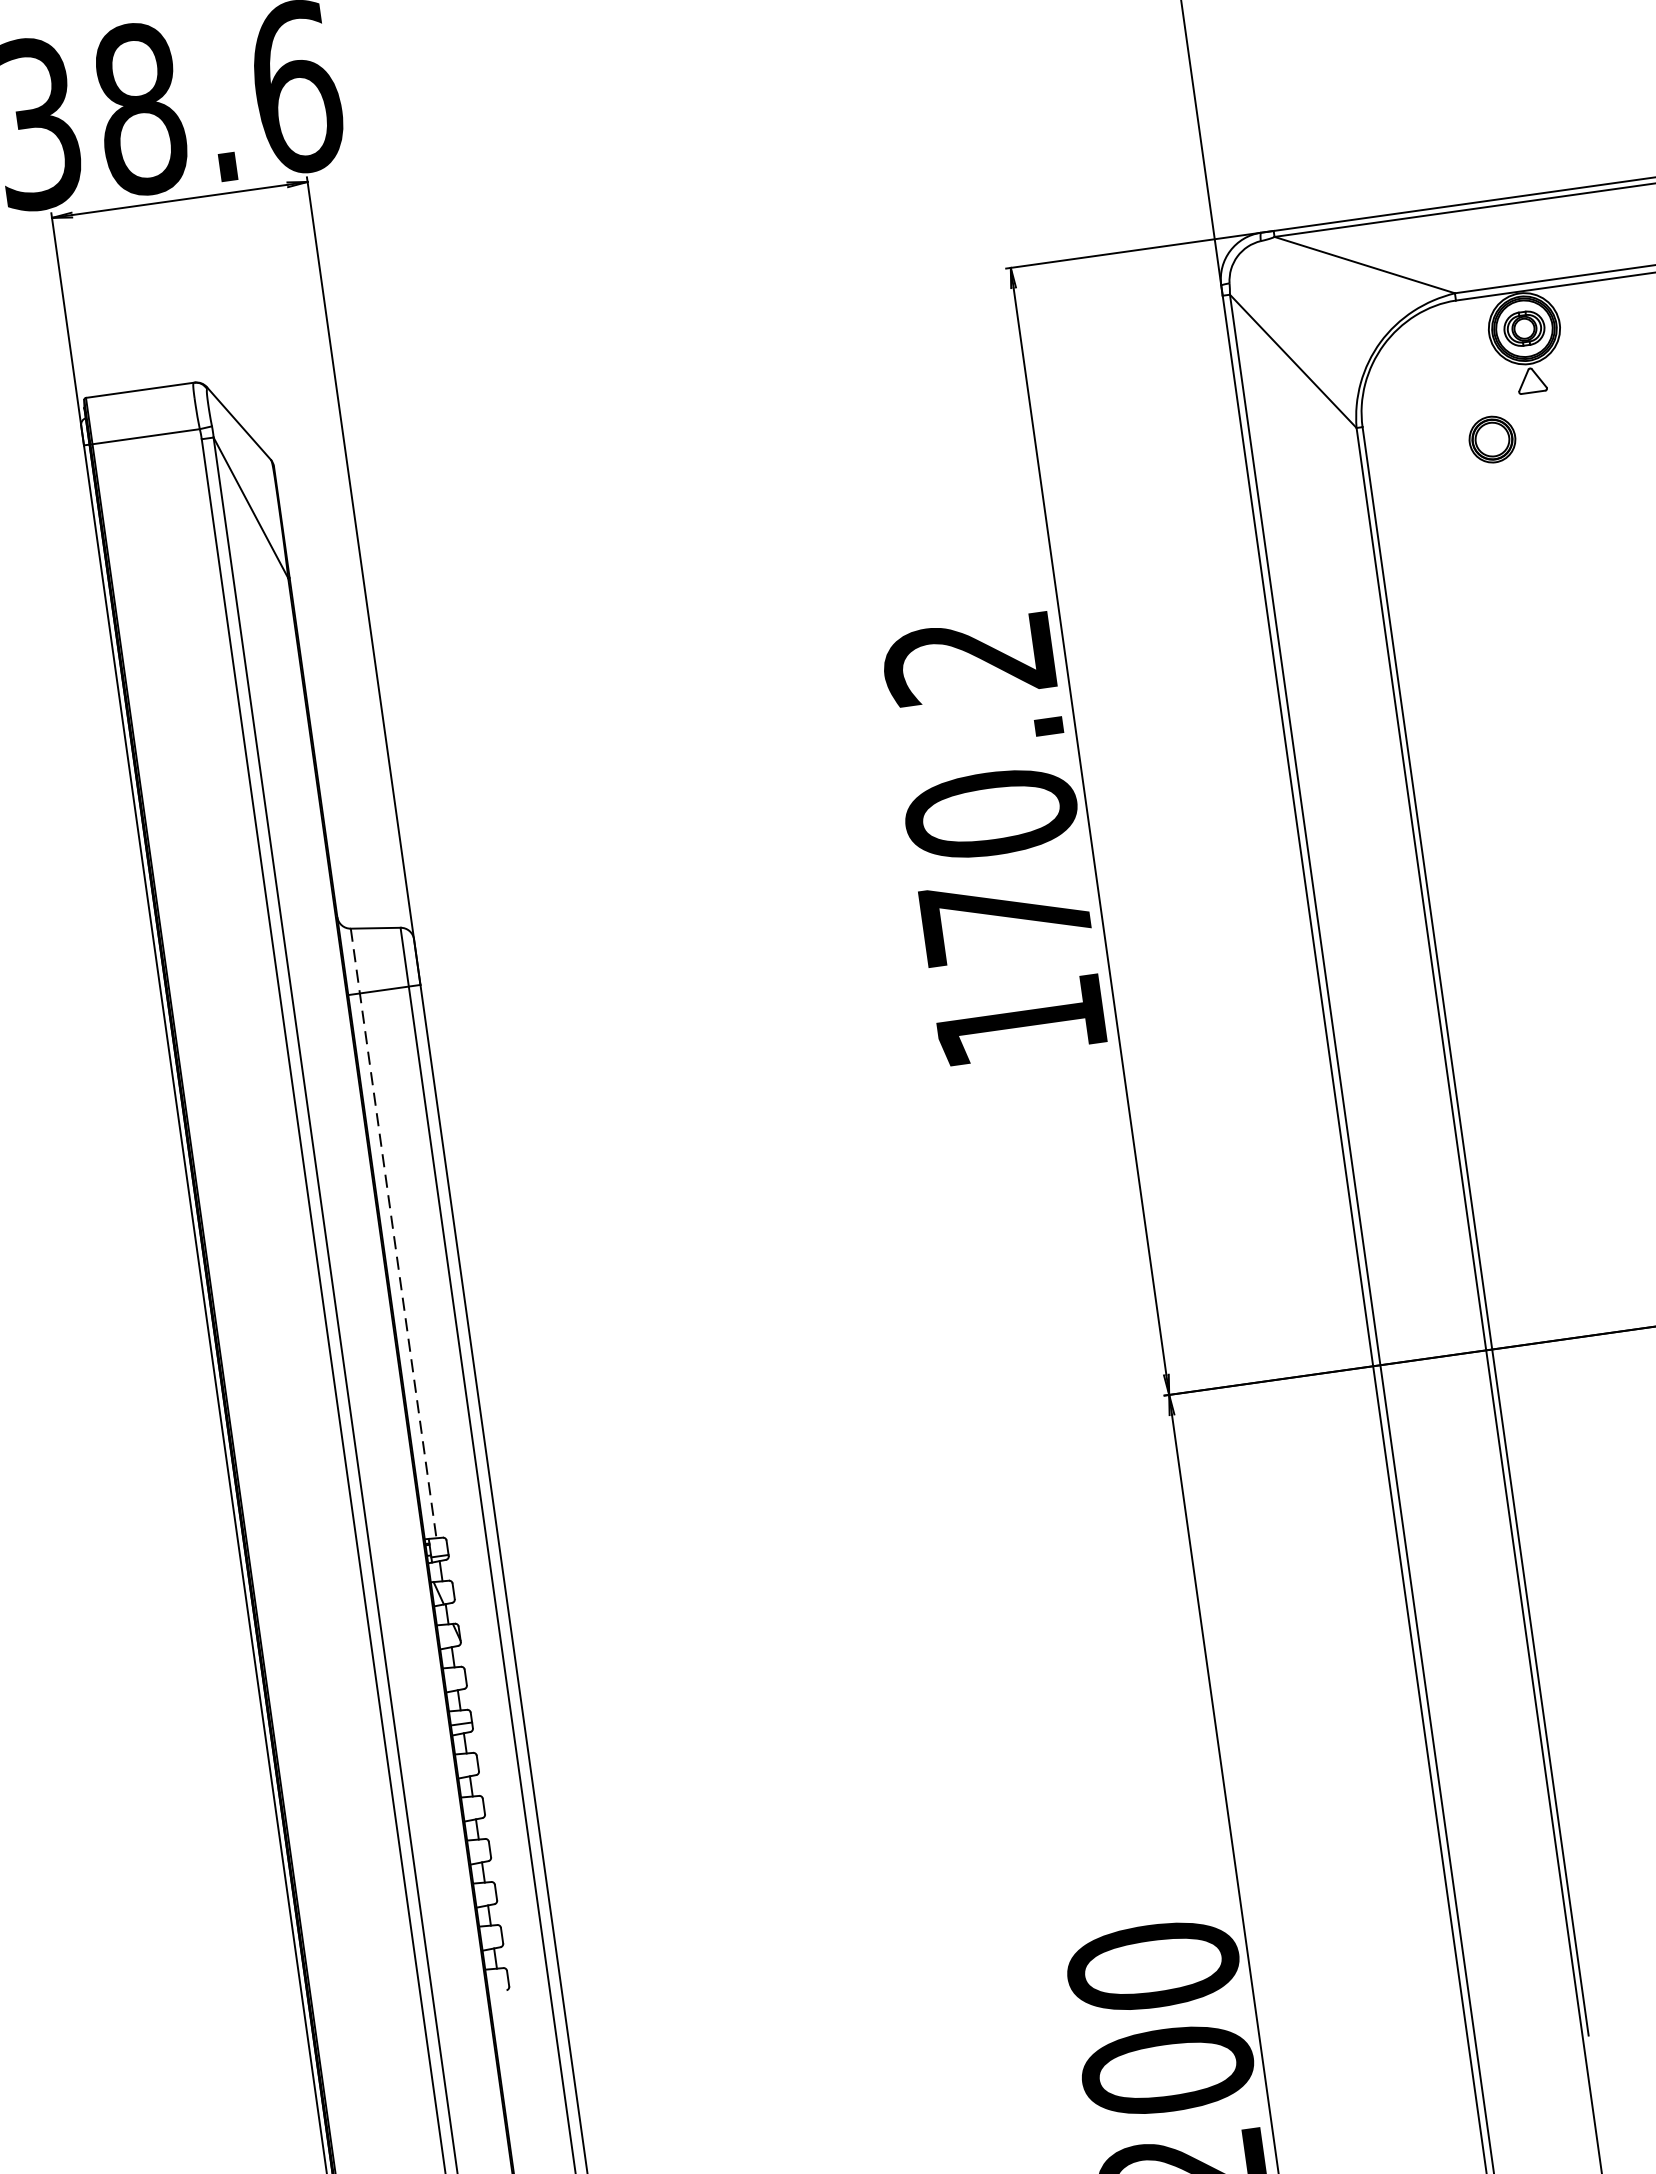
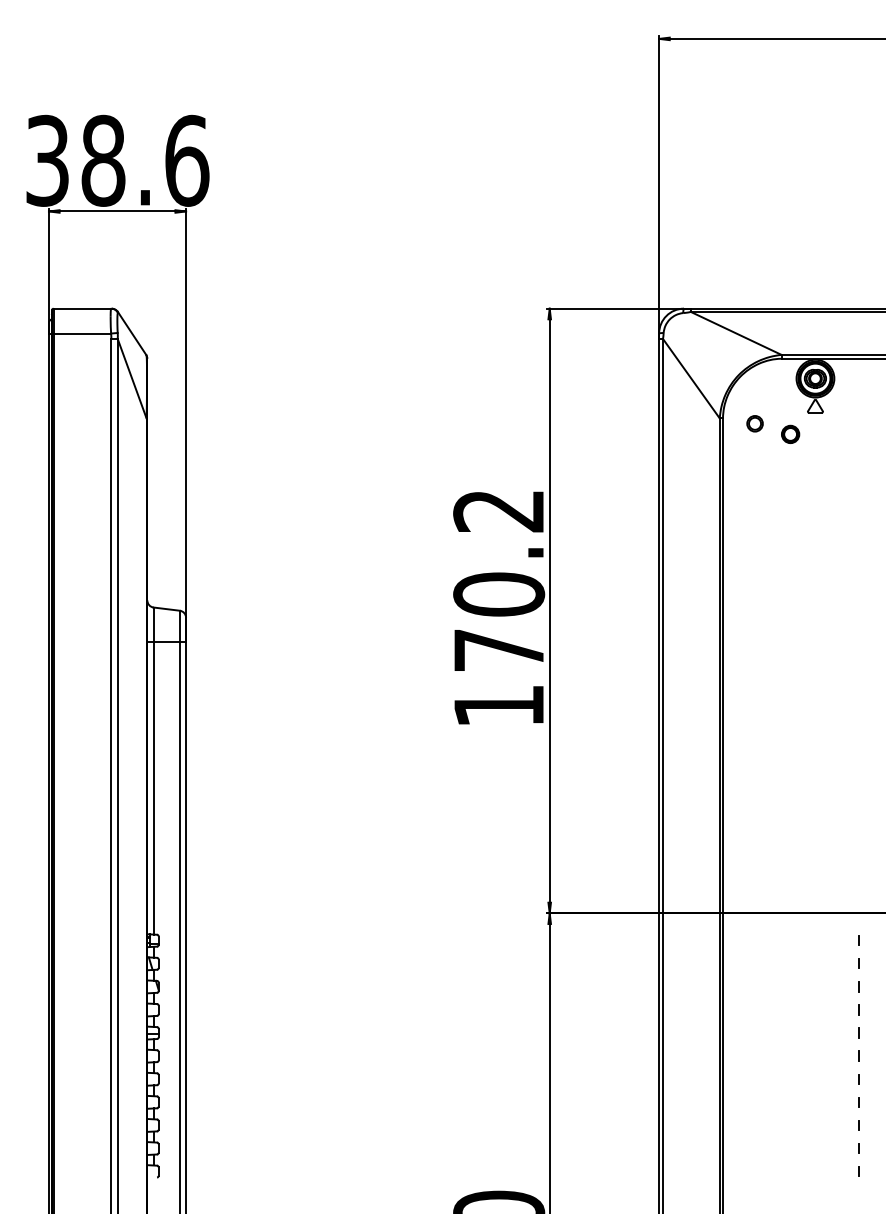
part: (1422, 428) -> (754, 423), added
part: (1492, 437) -> (790, 433), size x0.71
line: (393, 1234) -> (153, 771), dashed -> solid

